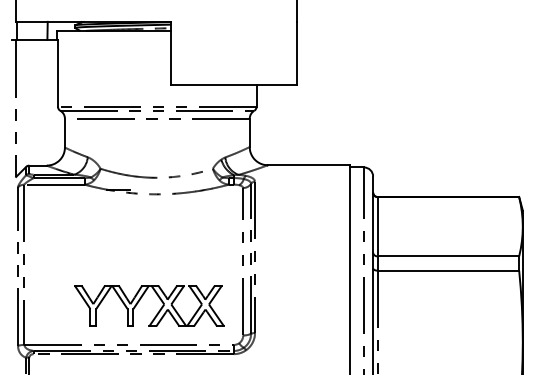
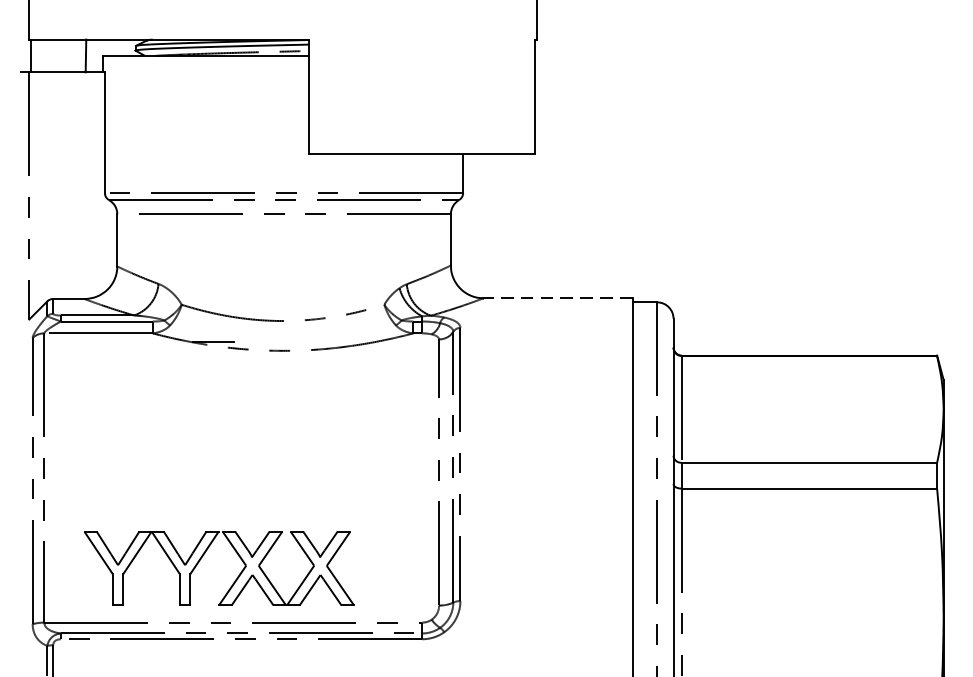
line: (308, 165) -> (556, 298), solid -> dashed
part: (140, 300) -> (203, 558), moved

